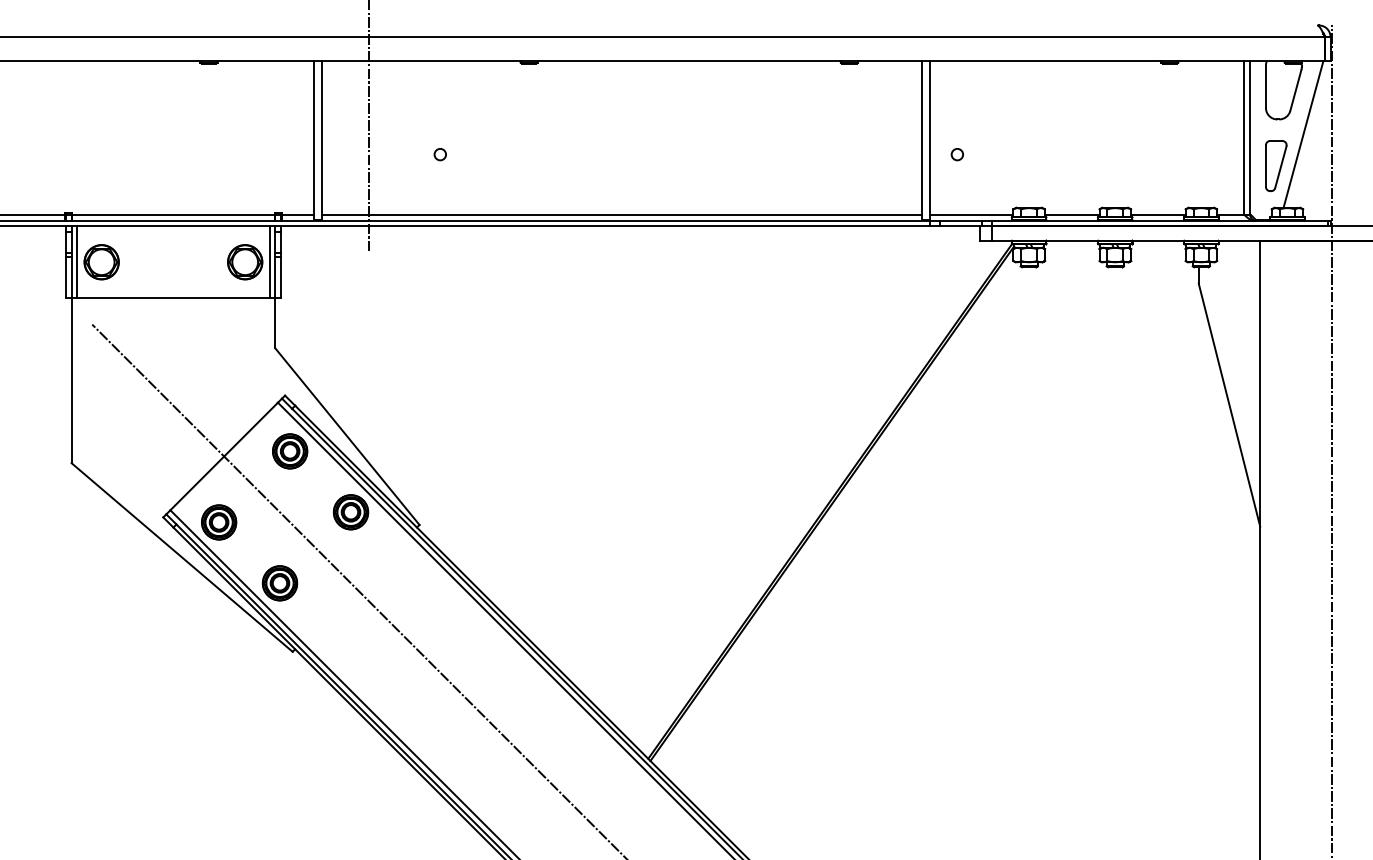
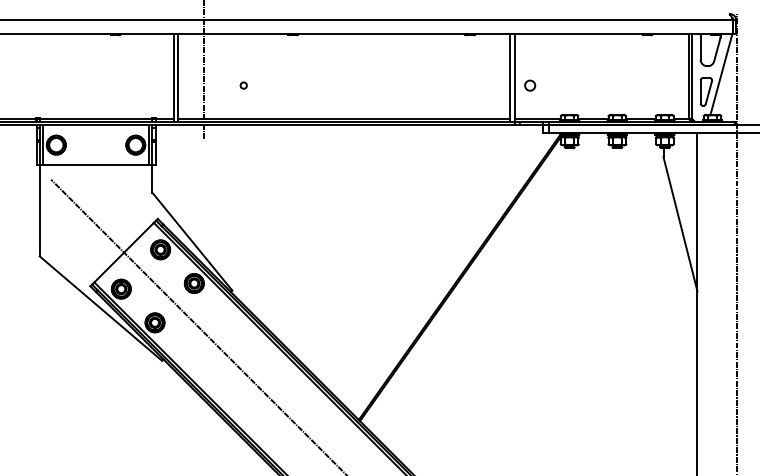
circle: (956, 154) -> (529, 85), size x1.6

